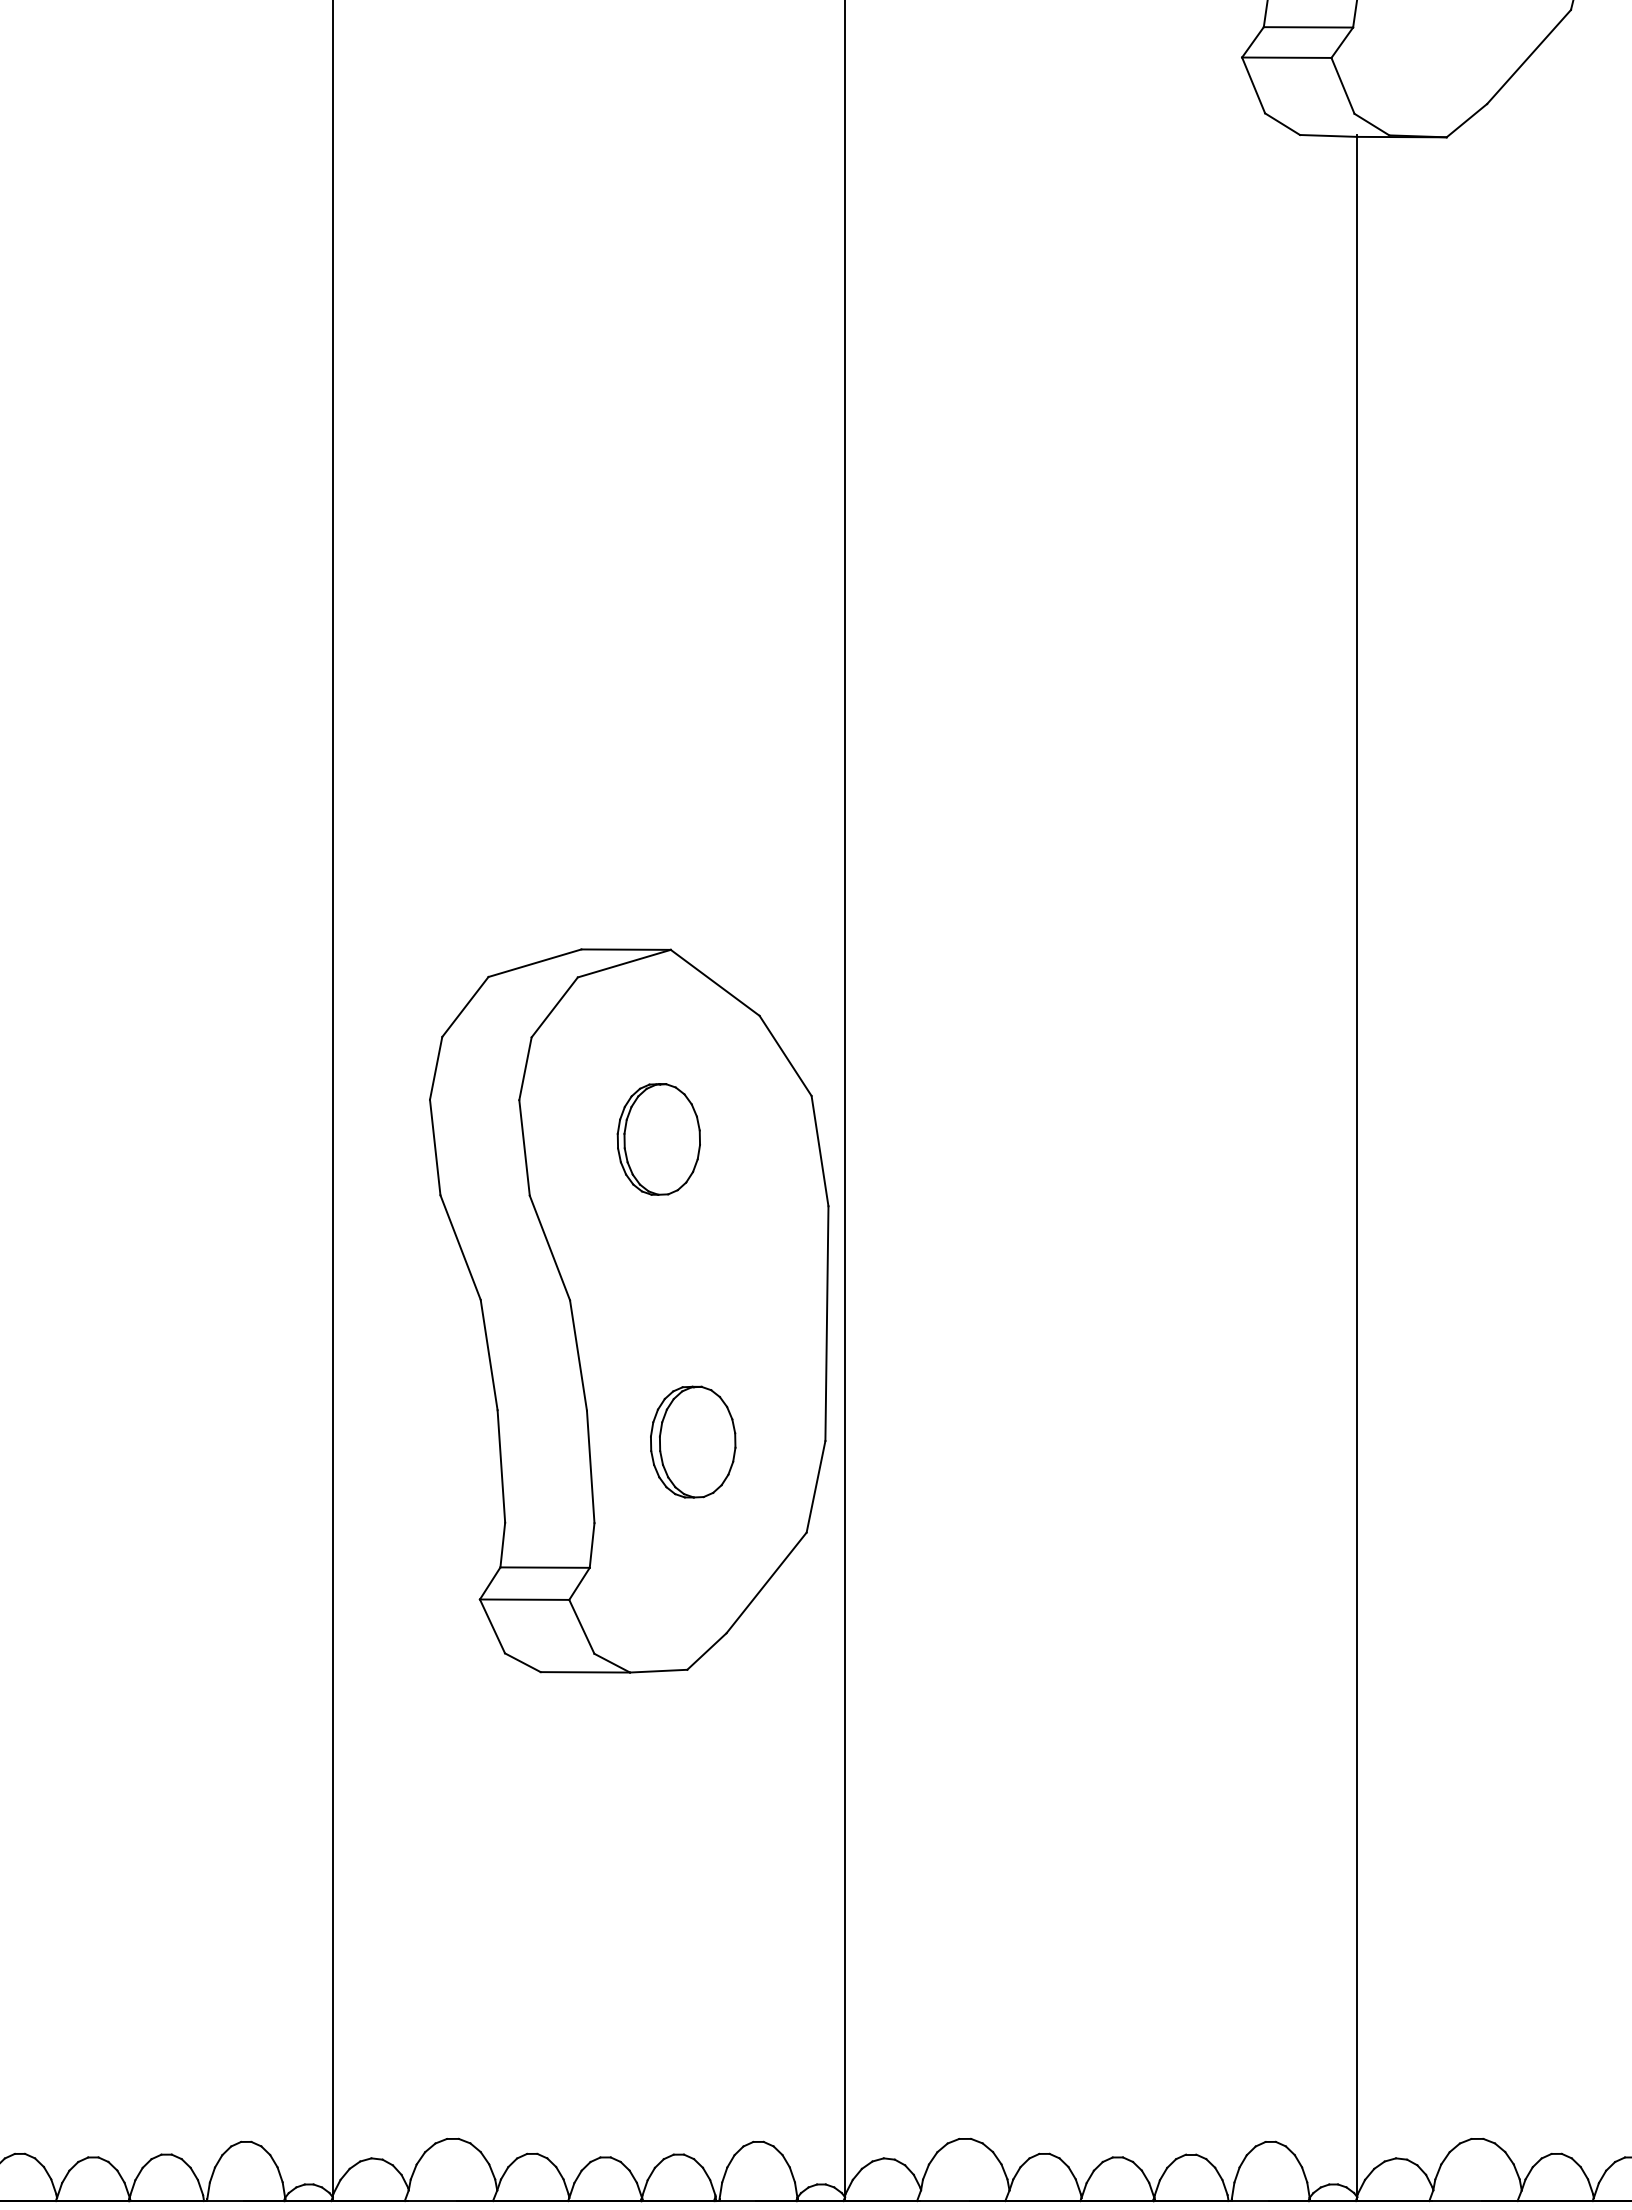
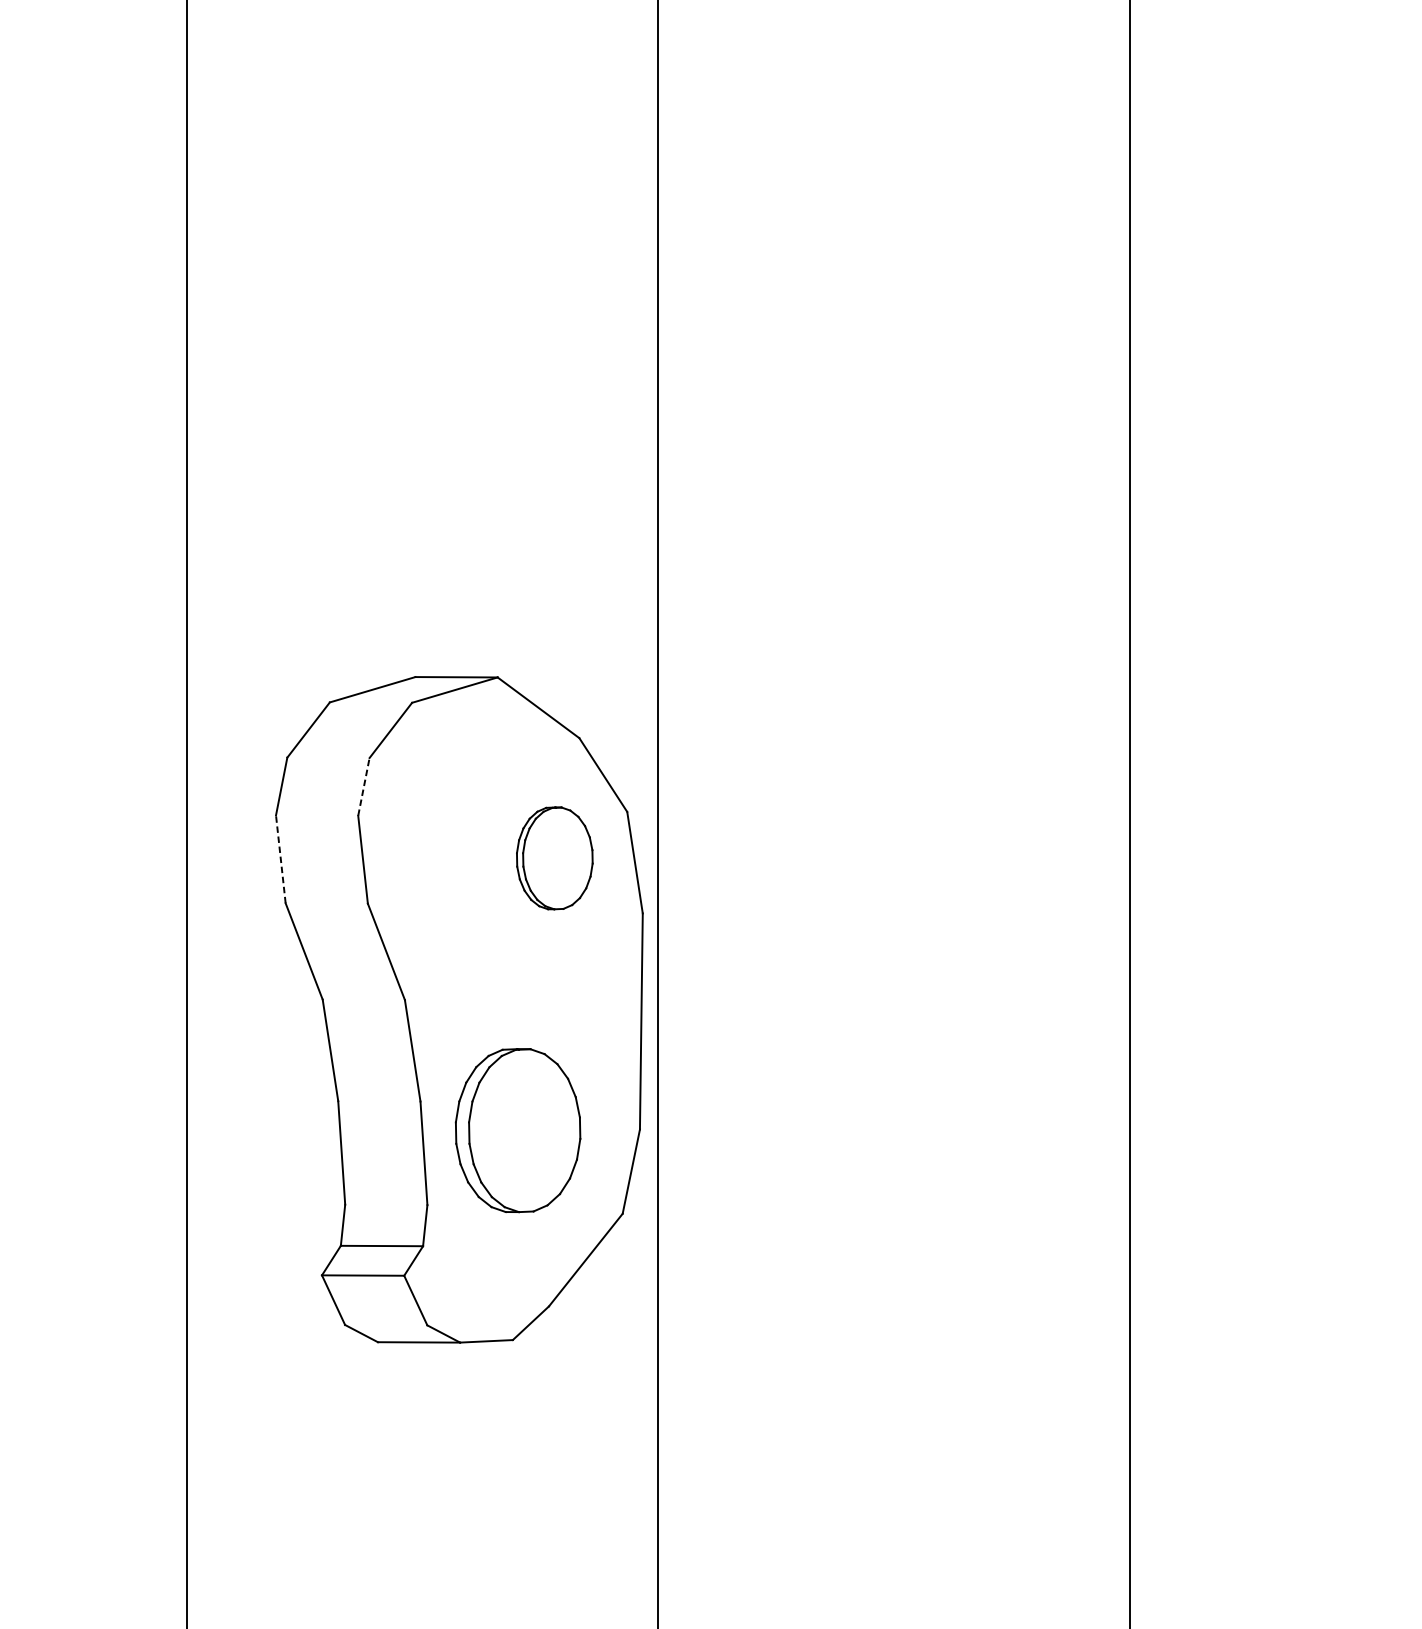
line: (525, 1068) -> (363, 786), solid -> dashed
part: (658, 1139) -> (554, 858), moved
line: (435, 1147) -> (281, 859), solid -> dashed
part: (693, 1441) -> (518, 1129), size x1.6

